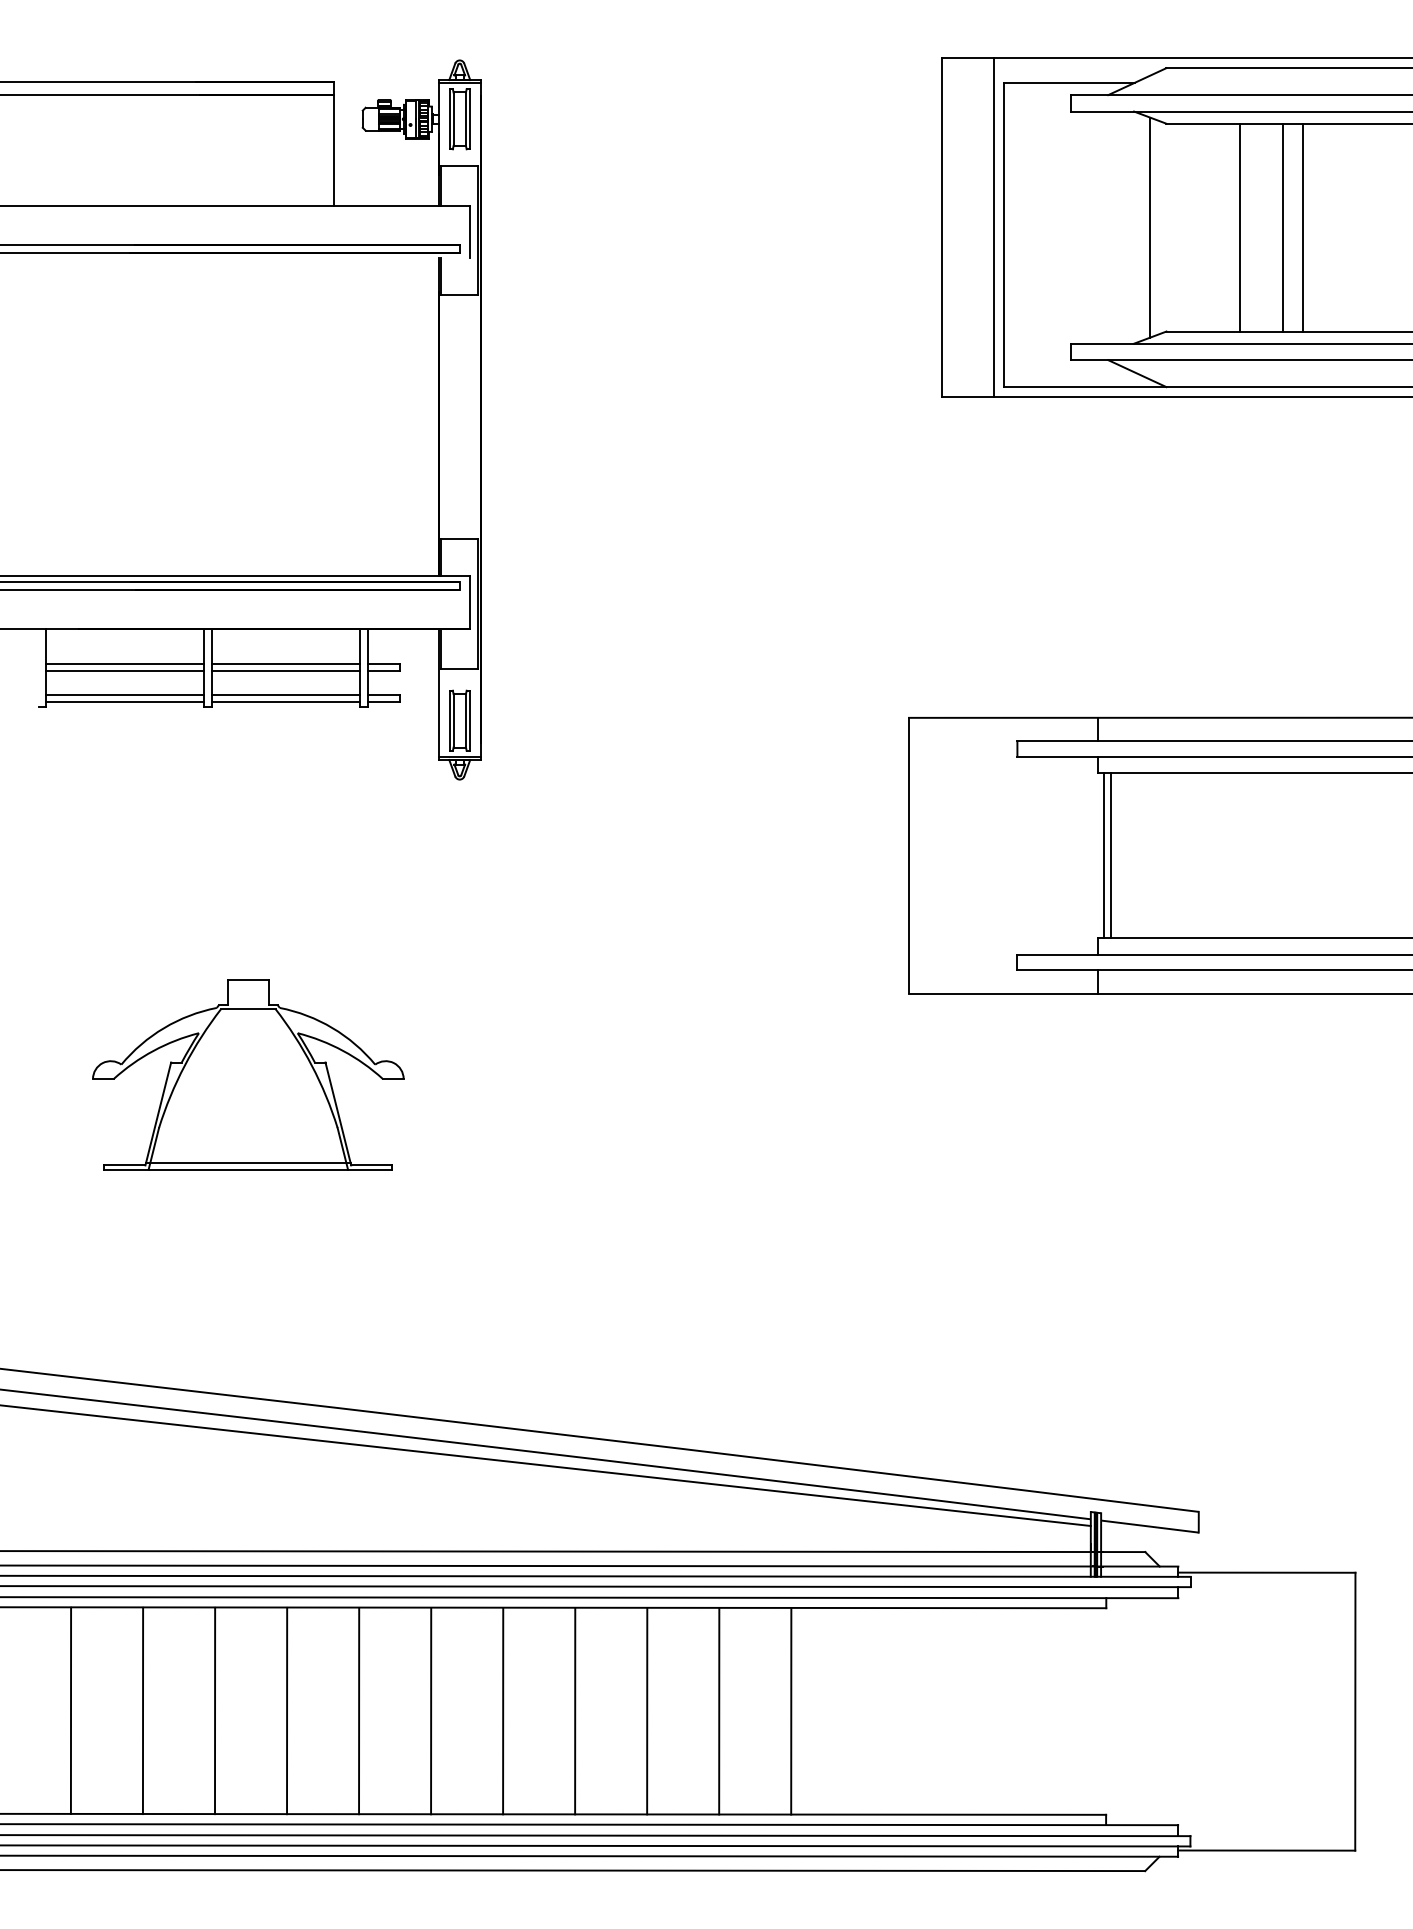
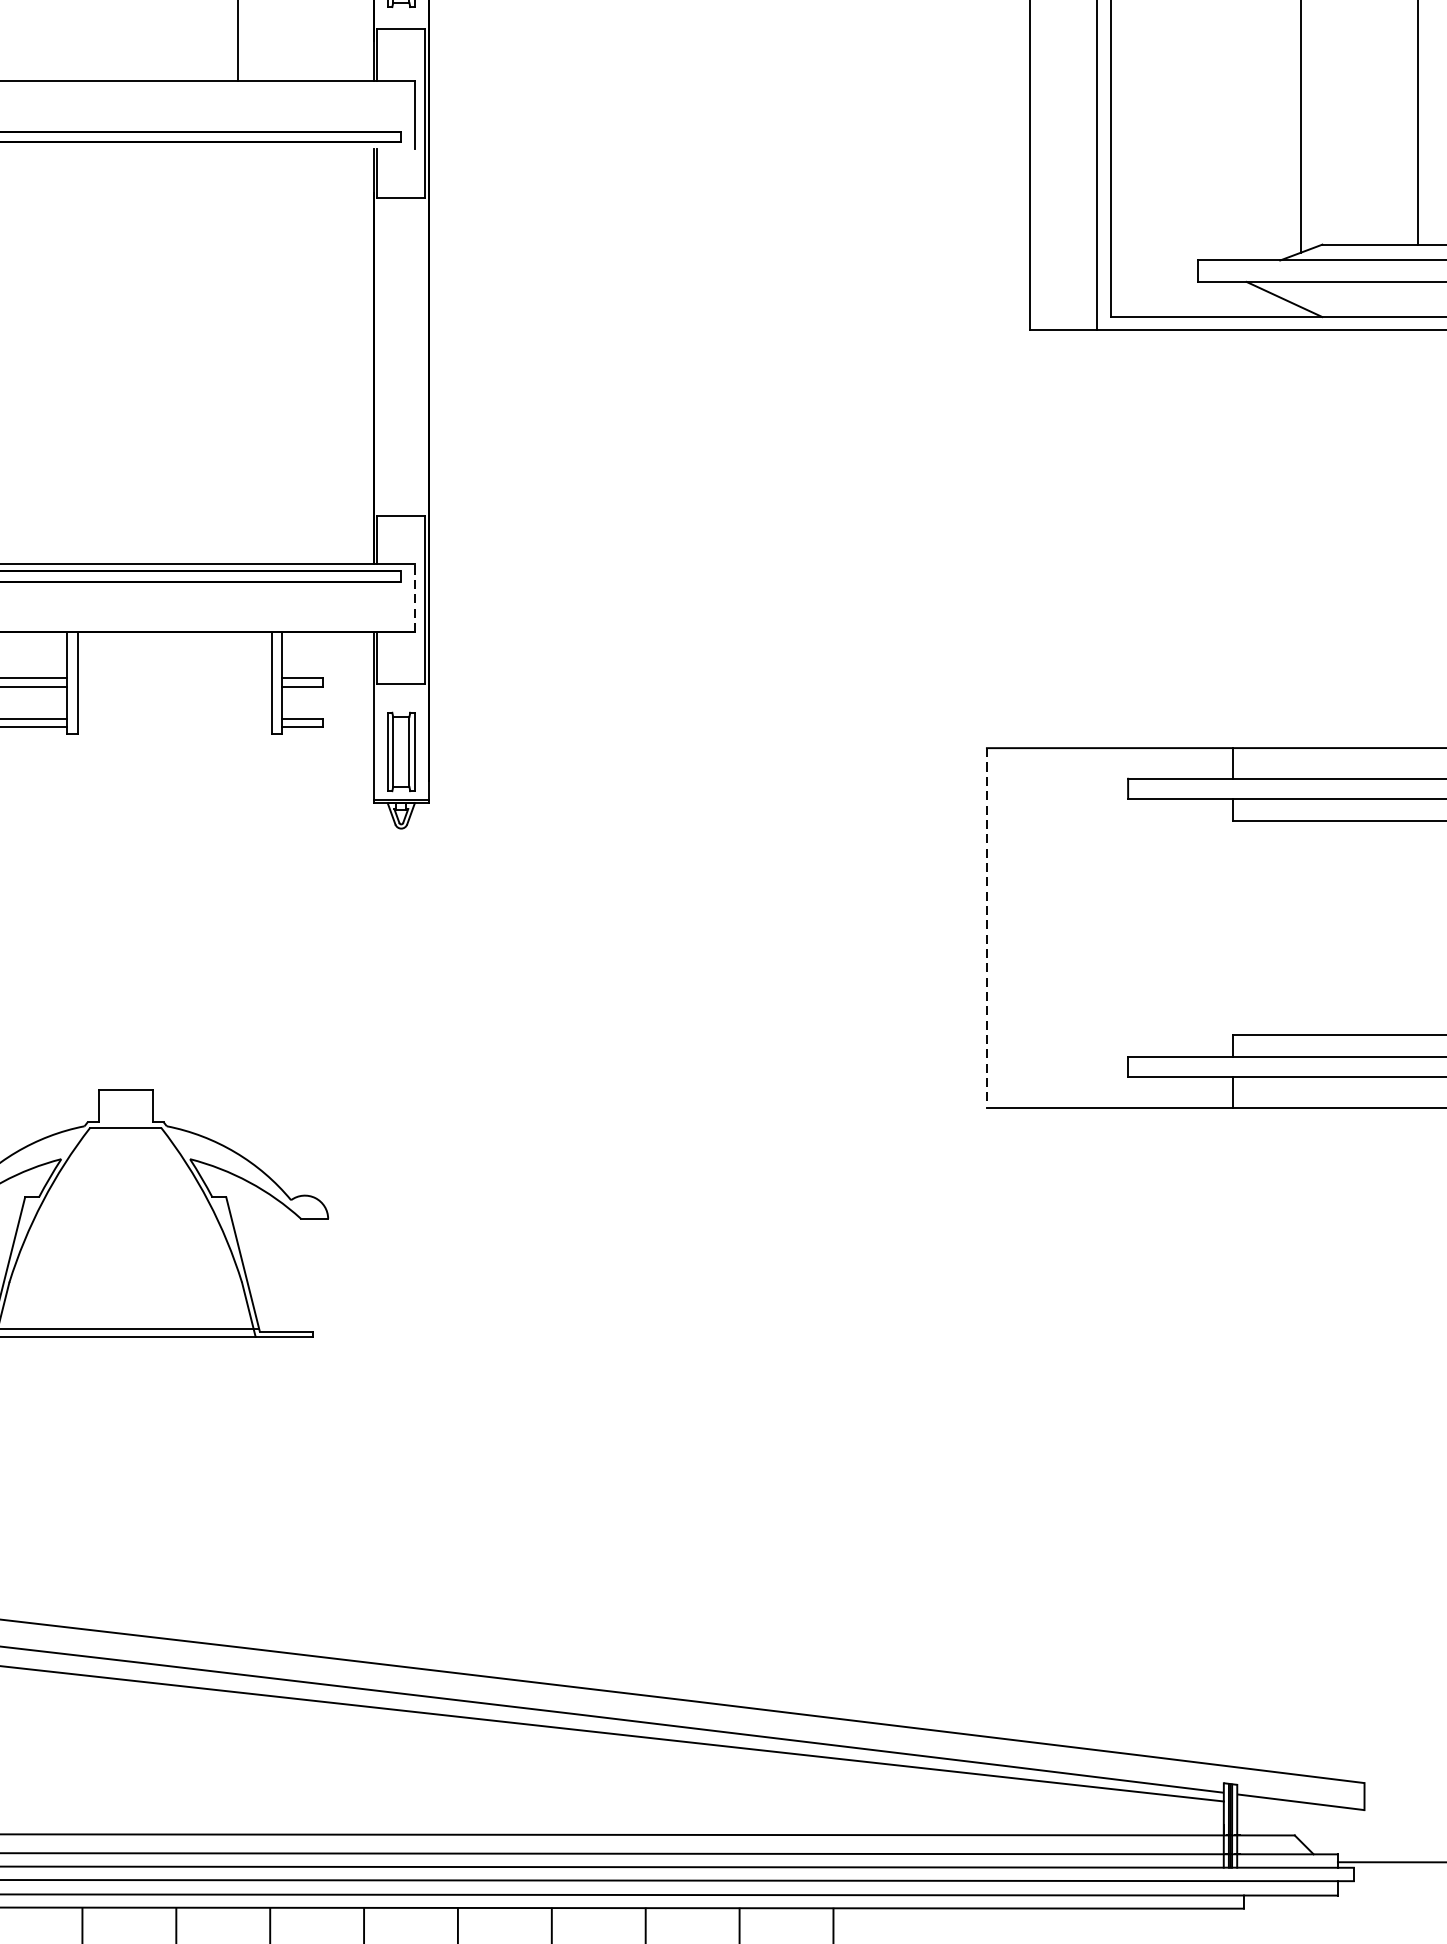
line: (470, 602) -> (415, 597), solid -> dashed
line: (285, 664) -> (174, 678), removed
line: (285, 670) -> (174, 686), removed
line: (285, 695) -> (174, 719), removed
line: (285, 701) -> (174, 726), removed
line: (909, 855) -> (987, 927), solid -> dashed
line: (1104, 855) -> (1241, 927), removed
line: (1110, 855) -> (1249, 927), removed

